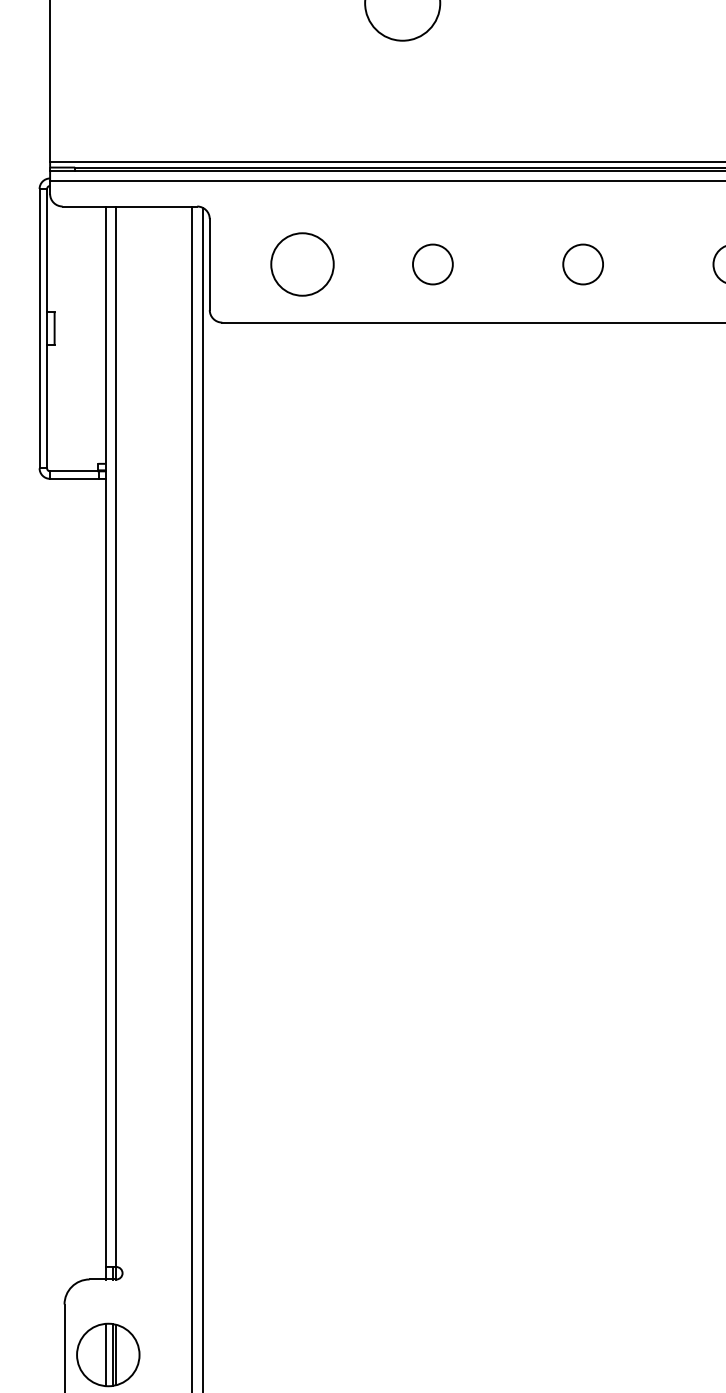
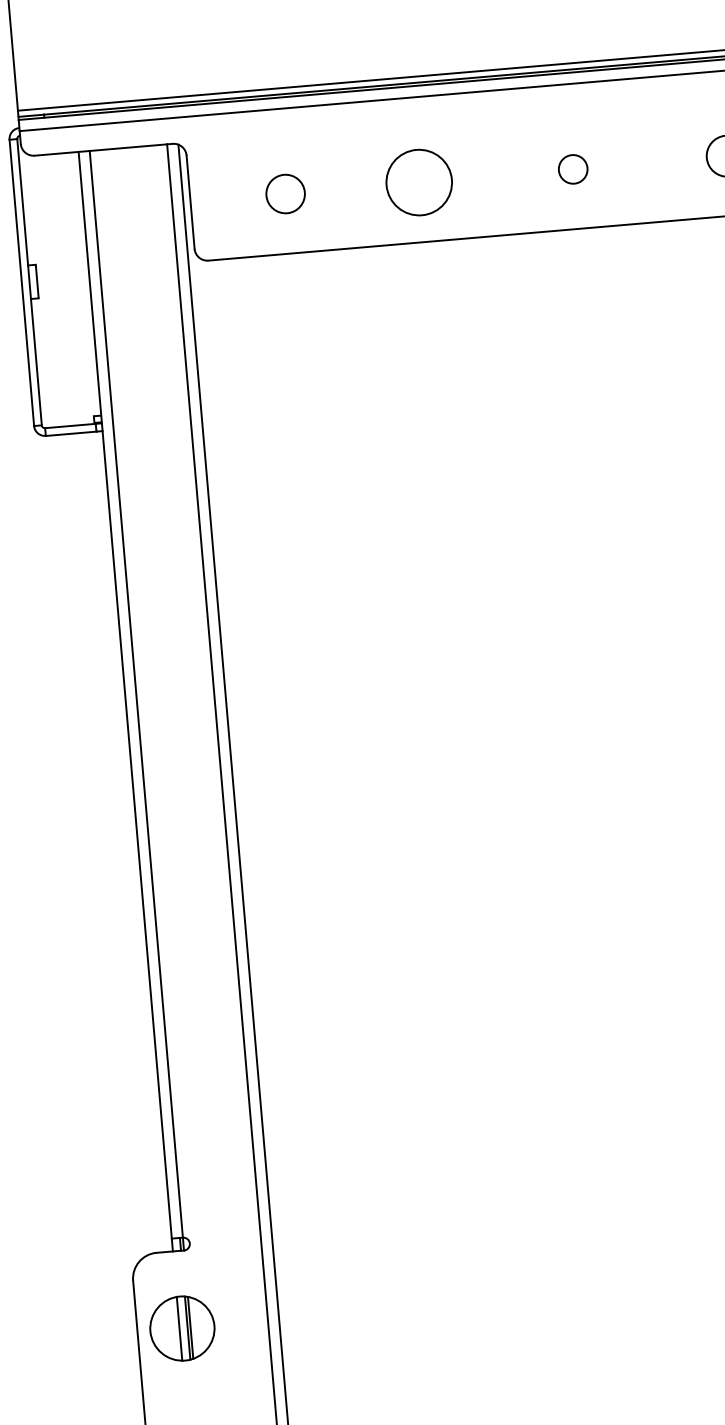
circle: (302, 264) -> (285, 194), size x0.6
circle: (432, 264) -> (418, 182), size x1.6
circle: (582, 264) -> (572, 169), size x0.7

